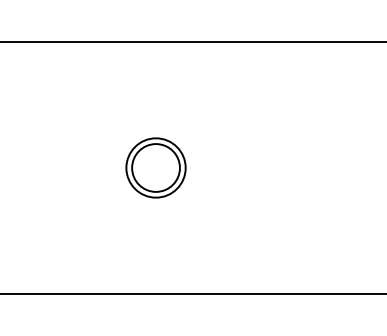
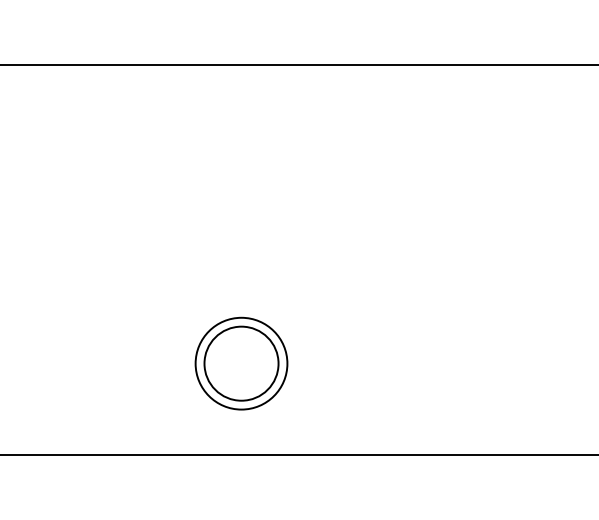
part: (155, 167) -> (240, 362), moved

